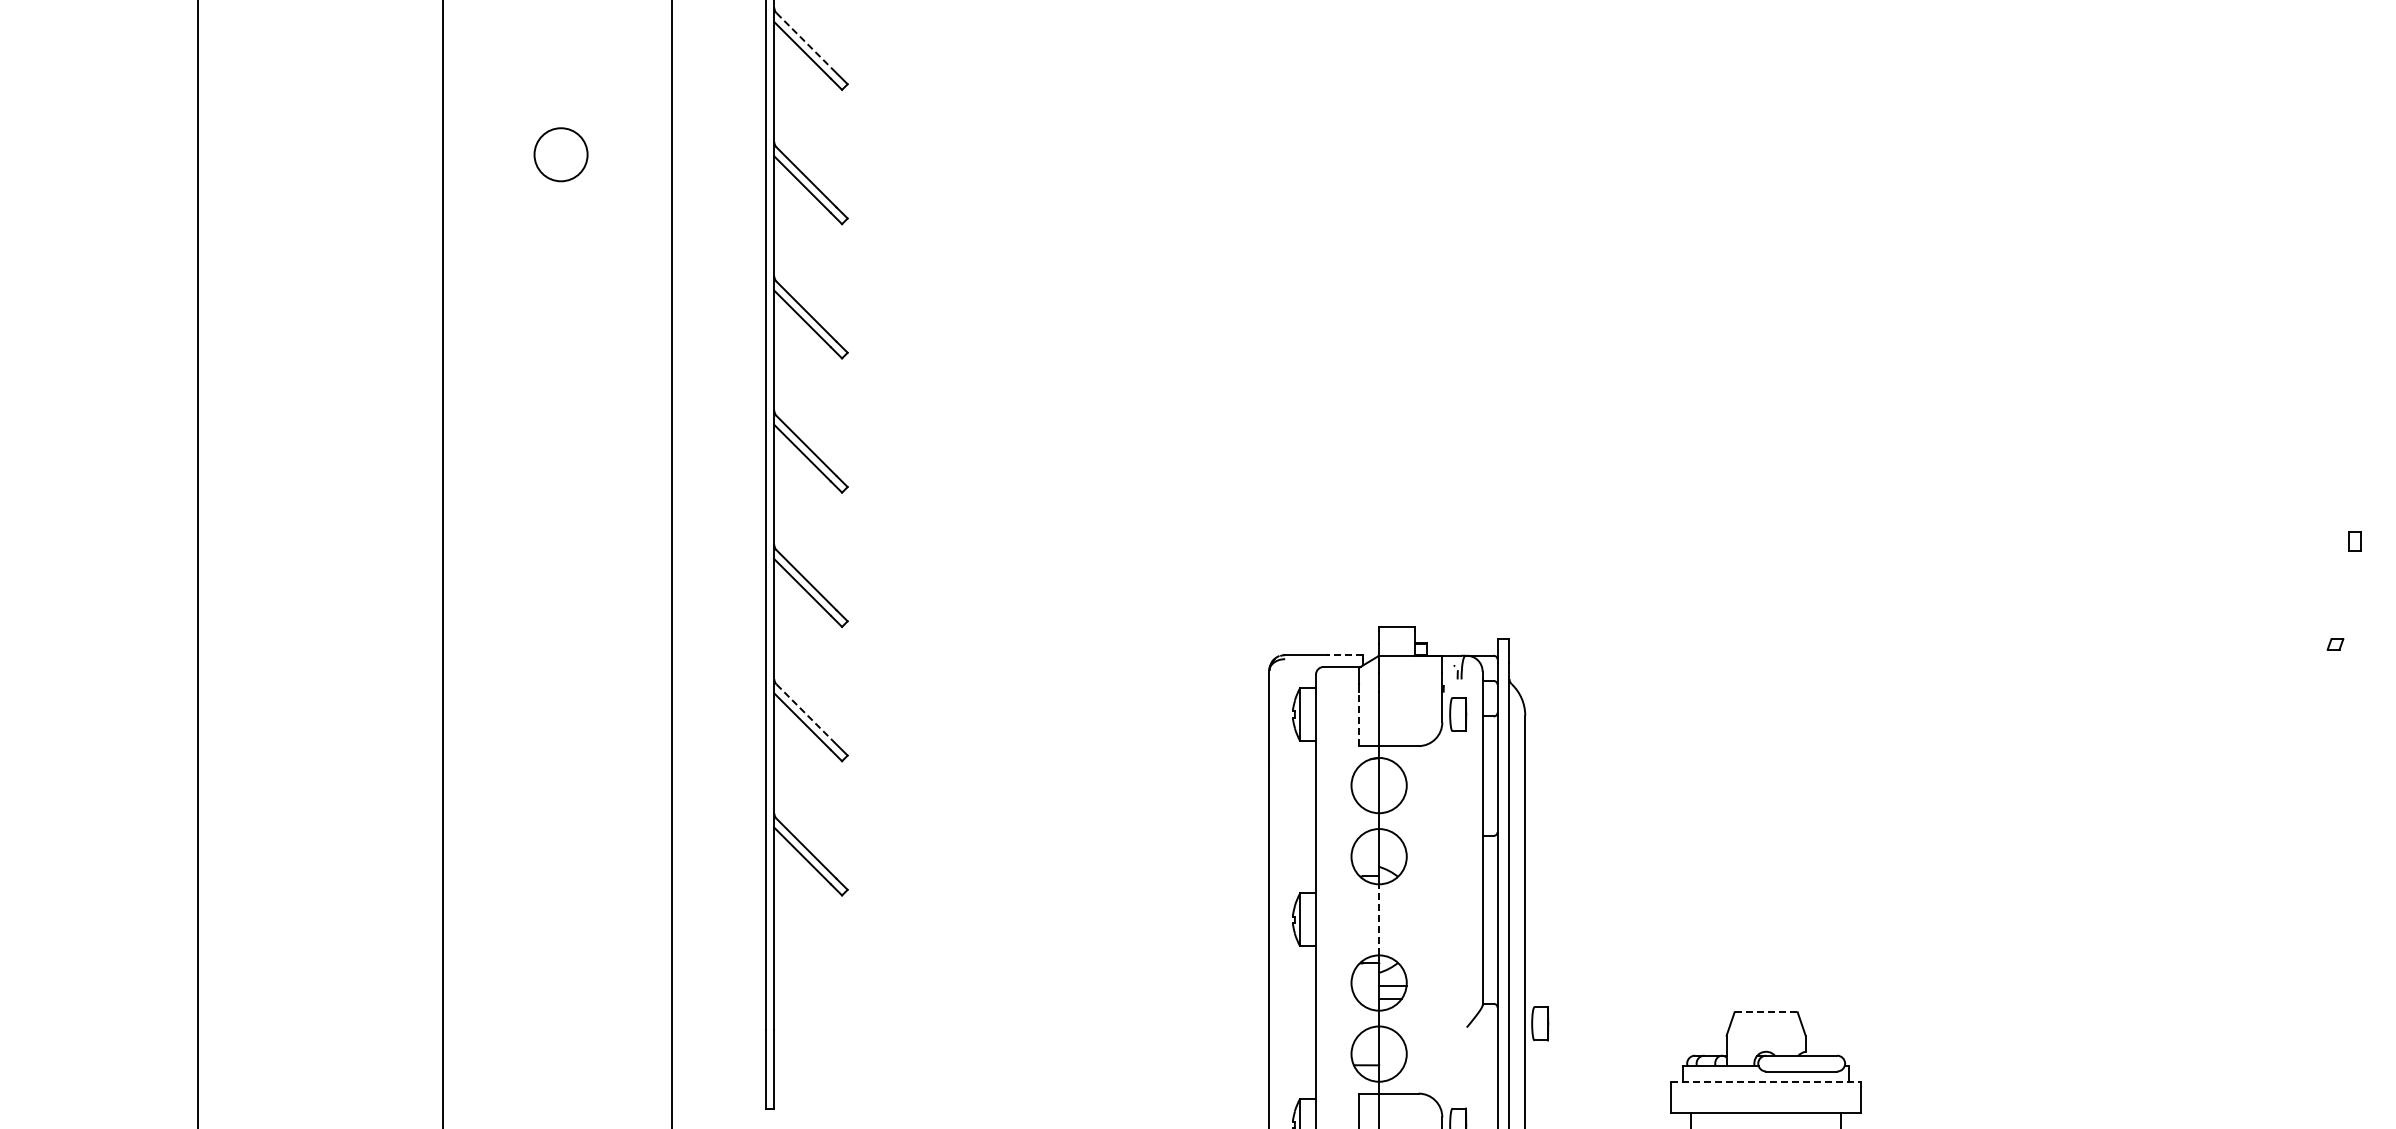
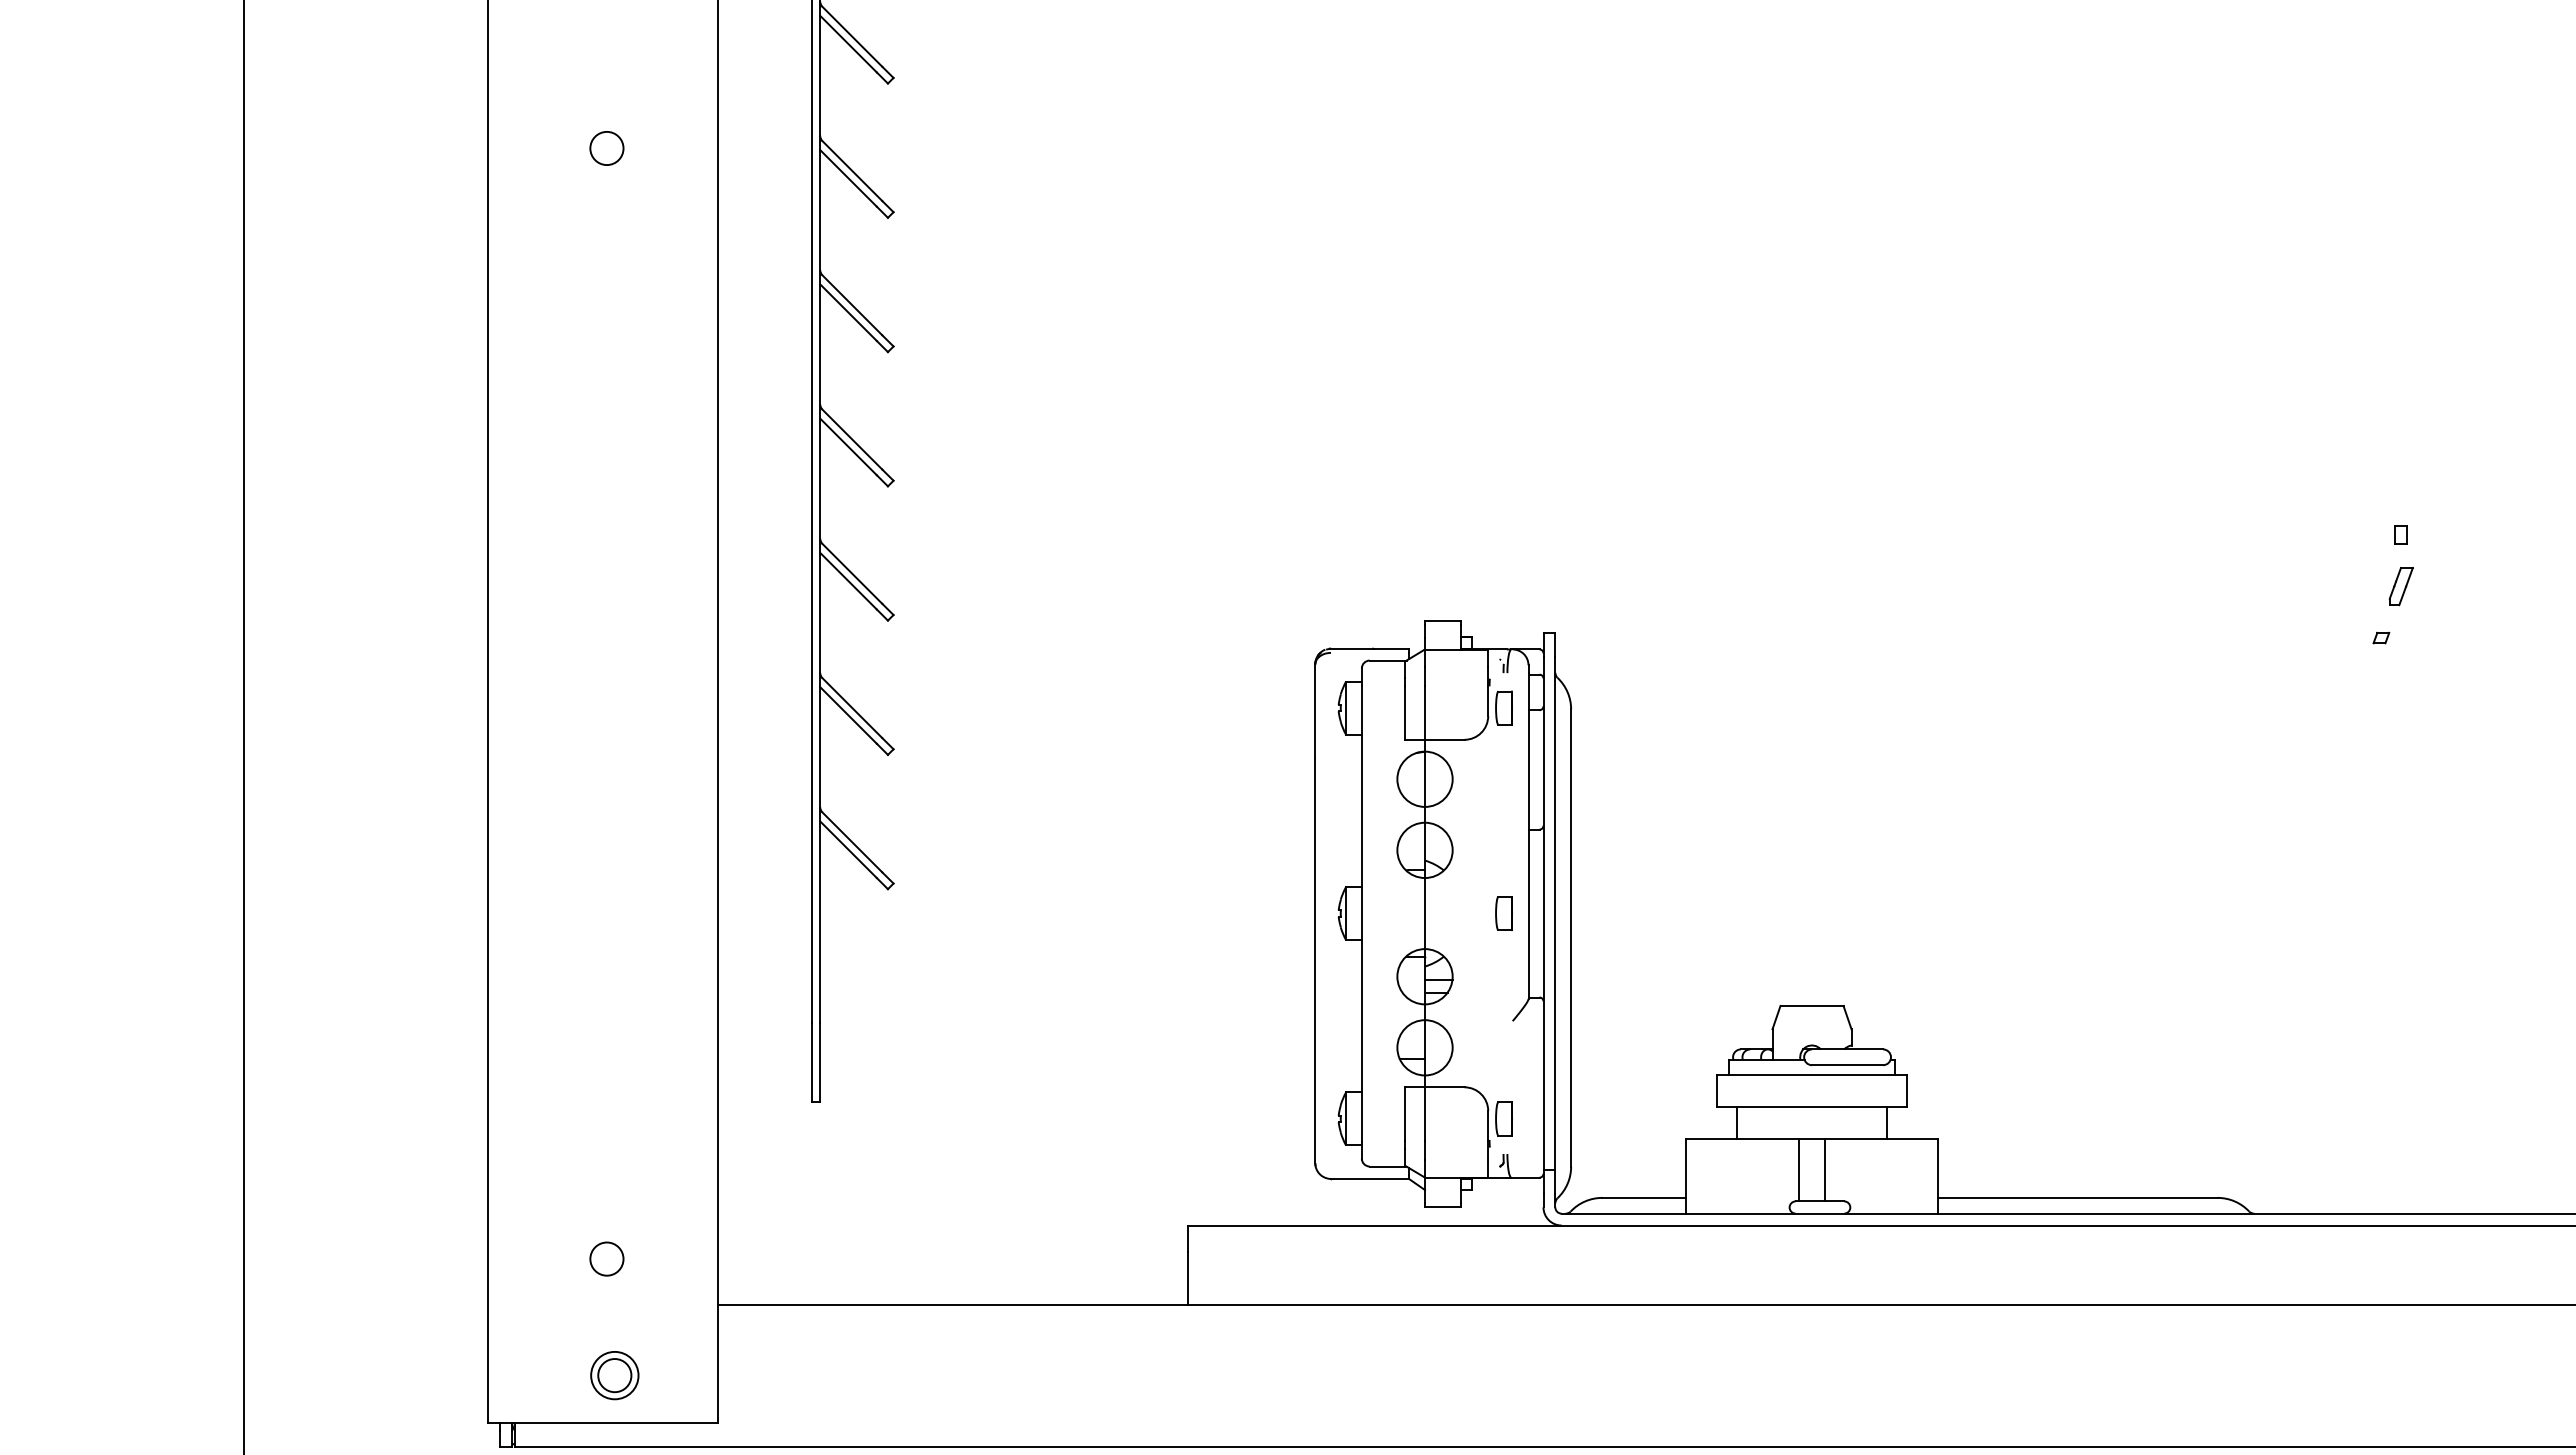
line: (806, 43) -> (852, 37), dashed -> solid
circle: (560, 154) -> (606, 148), size x0.62
part: (2354, 592) -> (2400, 586), added
line: (1345, 654) -> (1391, 648), dashed -> solid
line: (806, 714) -> (852, 708), dashed -> solid
line: (1359, 718) -> (1405, 712), dashed -> solid
line: (1379, 919) -> (1425, 913), dashed -> solid
line: (1766, 1011) -> (1812, 1005), dashed -> solid
part: (1539, 1023) -> (1503, 913), moved
line: (1766, 1081) -> (1812, 1075), dashed -> solid

